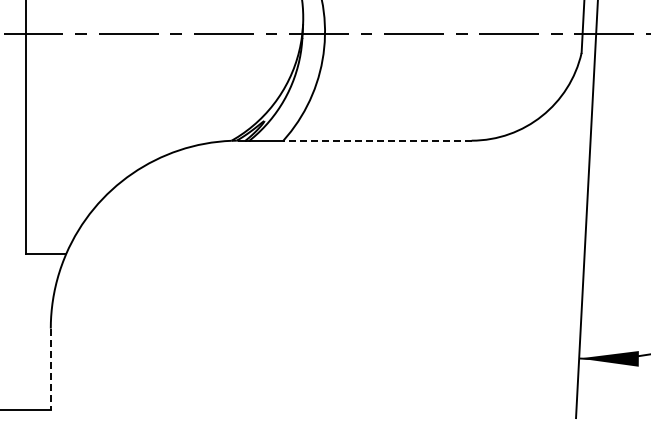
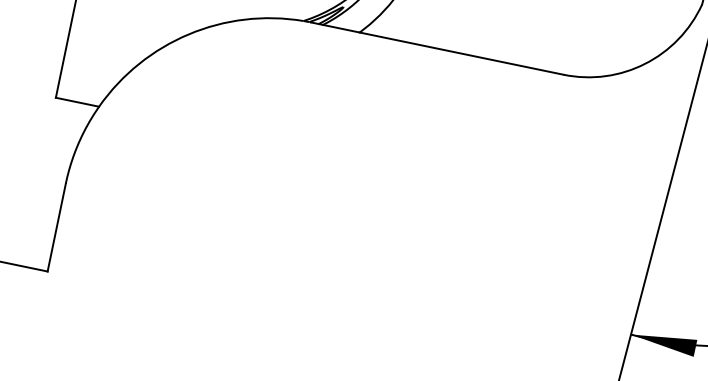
line: (377, 140) -> (461, 53), dashed -> solid
line: (50, 369) -> (56, 228), dashed -> solid

